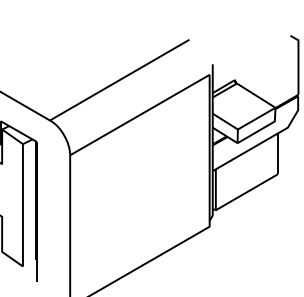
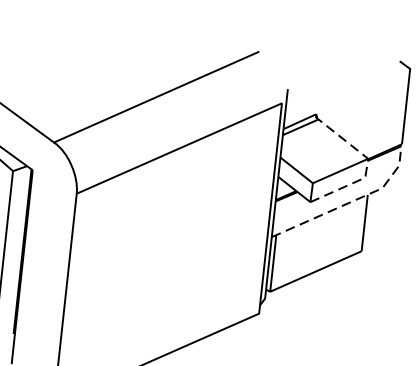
line: (275, 113) -> (367, 166), solid -> dashed
line: (266, 140) -> (350, 202), solid -> dashed

